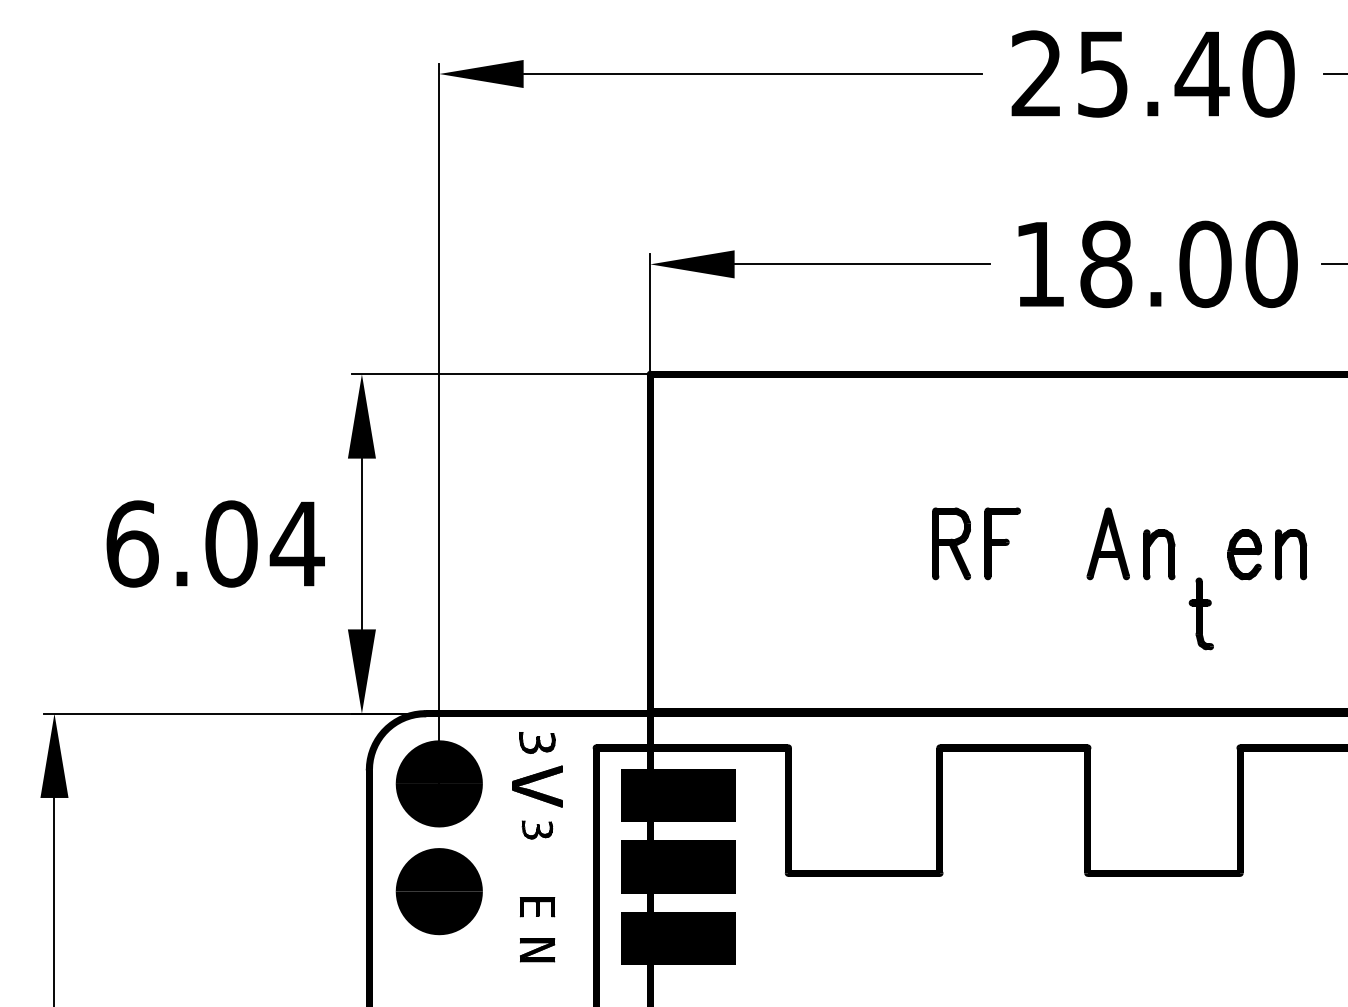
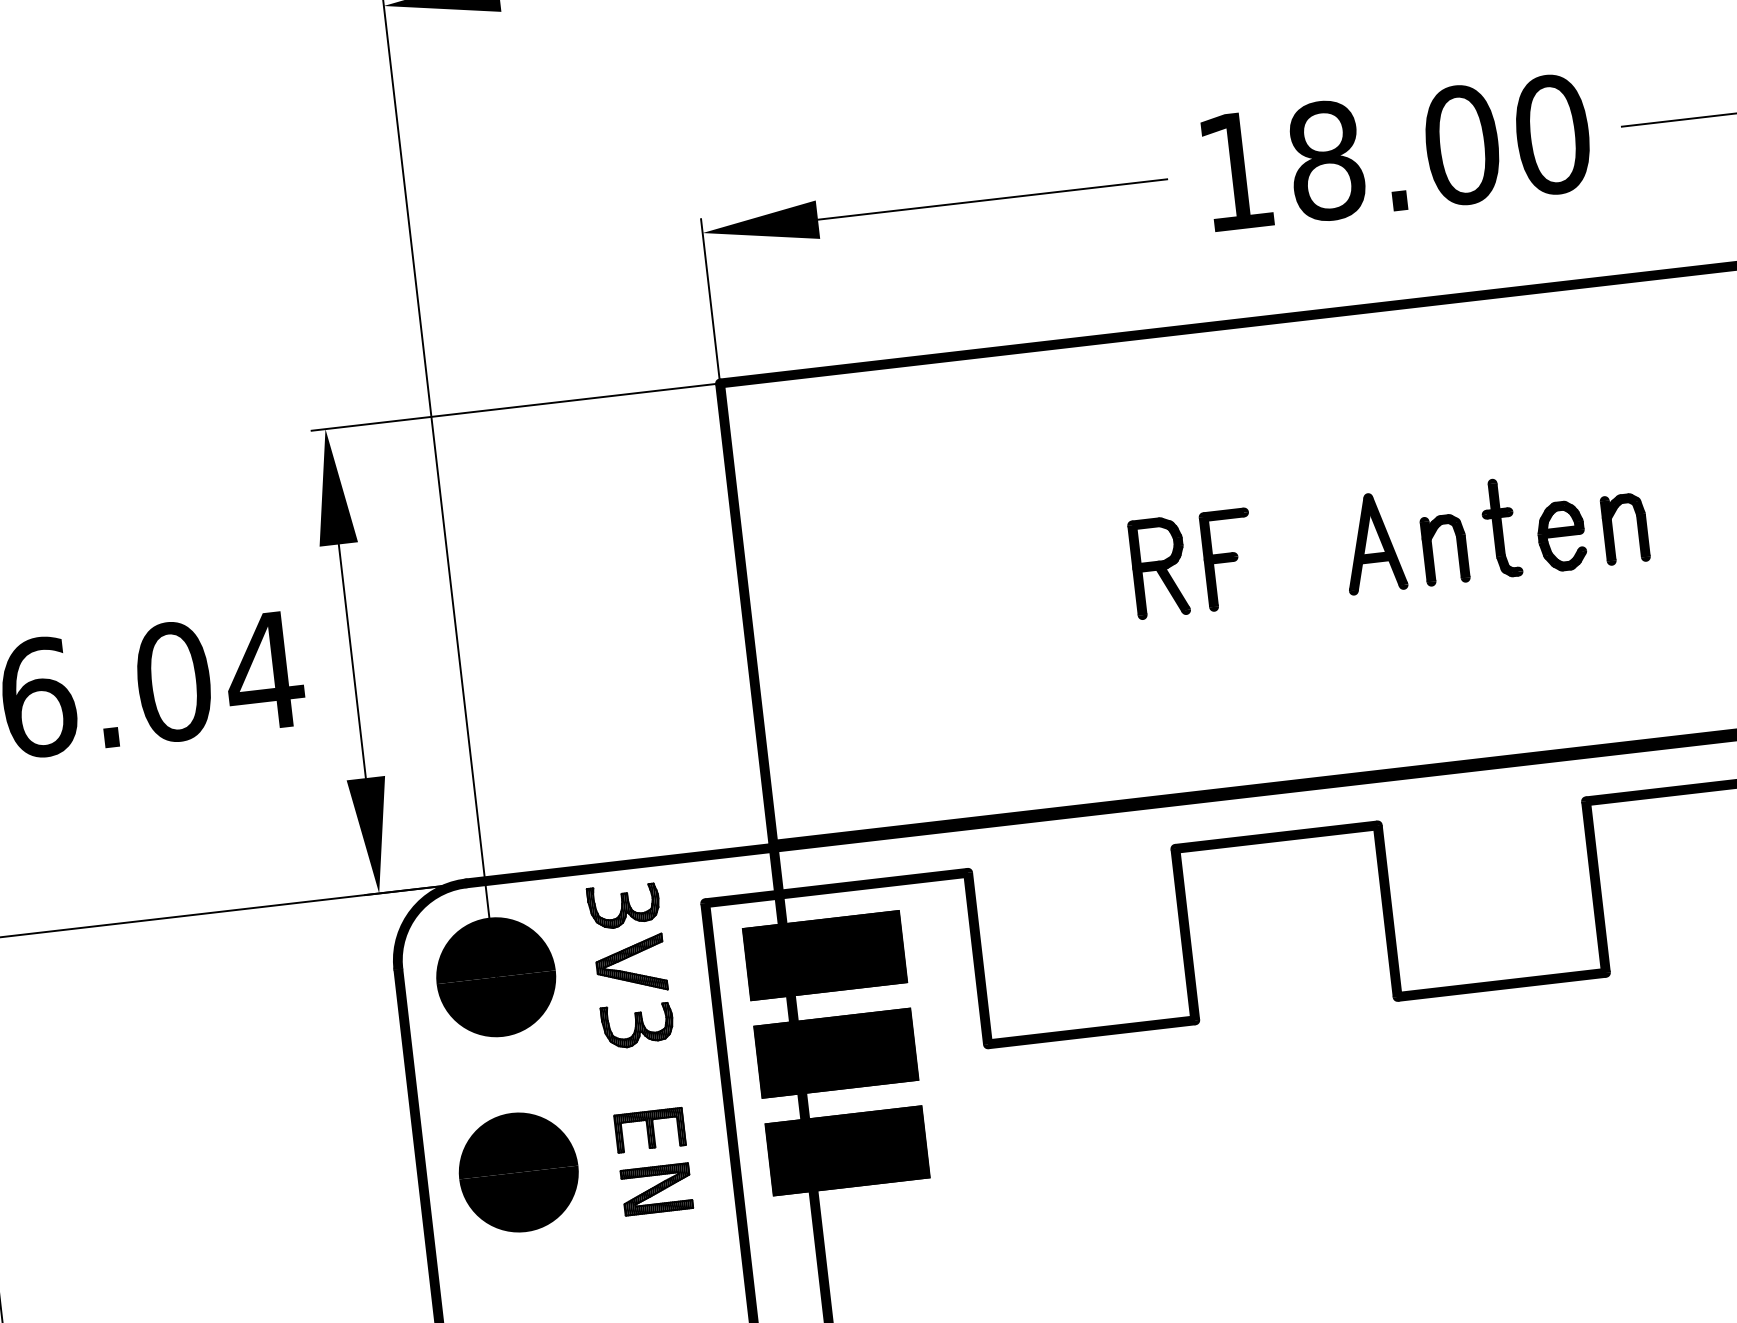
part: (1200, 613) -> (1499, 527), moved
part: (537, 742) -> (623, 905), size x1.43
part: (537, 829) -> (637, 1024), size x1.67
part: (438, 891) -> (517, 1172), moved
part: (537, 907) -> (650, 1130), size x1.43
part: (537, 950) -> (656, 1189), size x1.43

